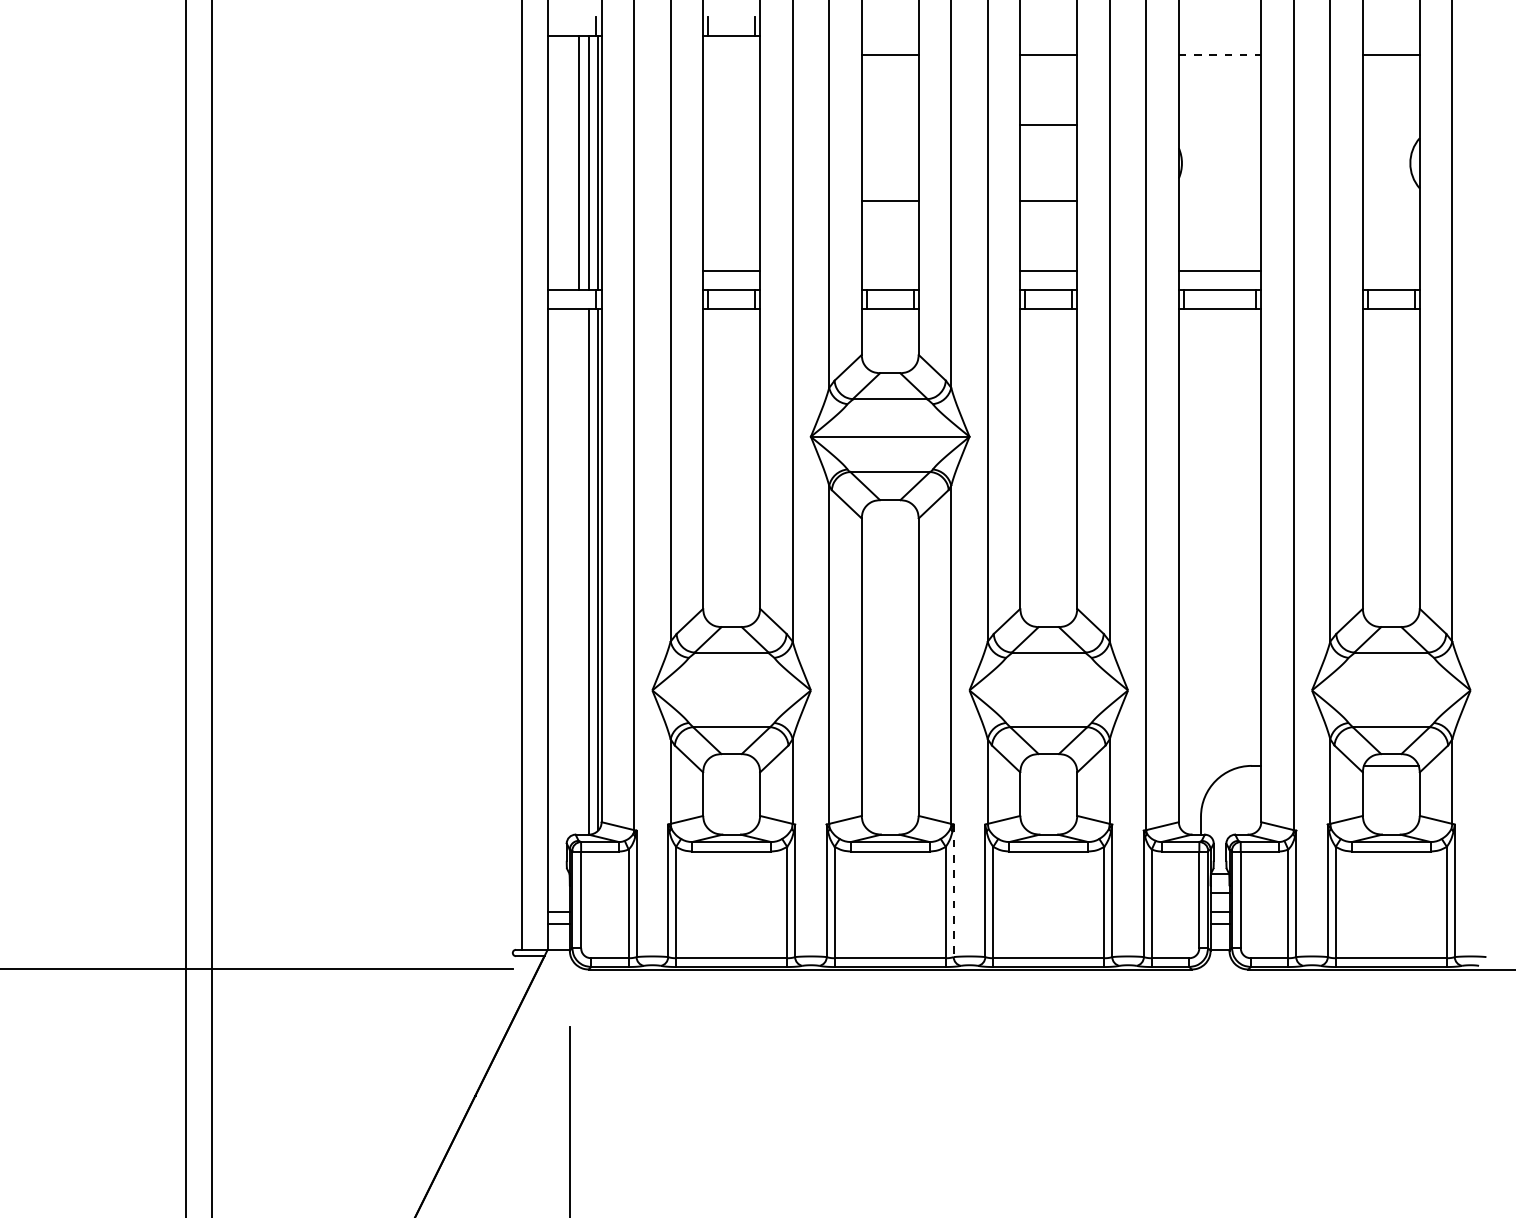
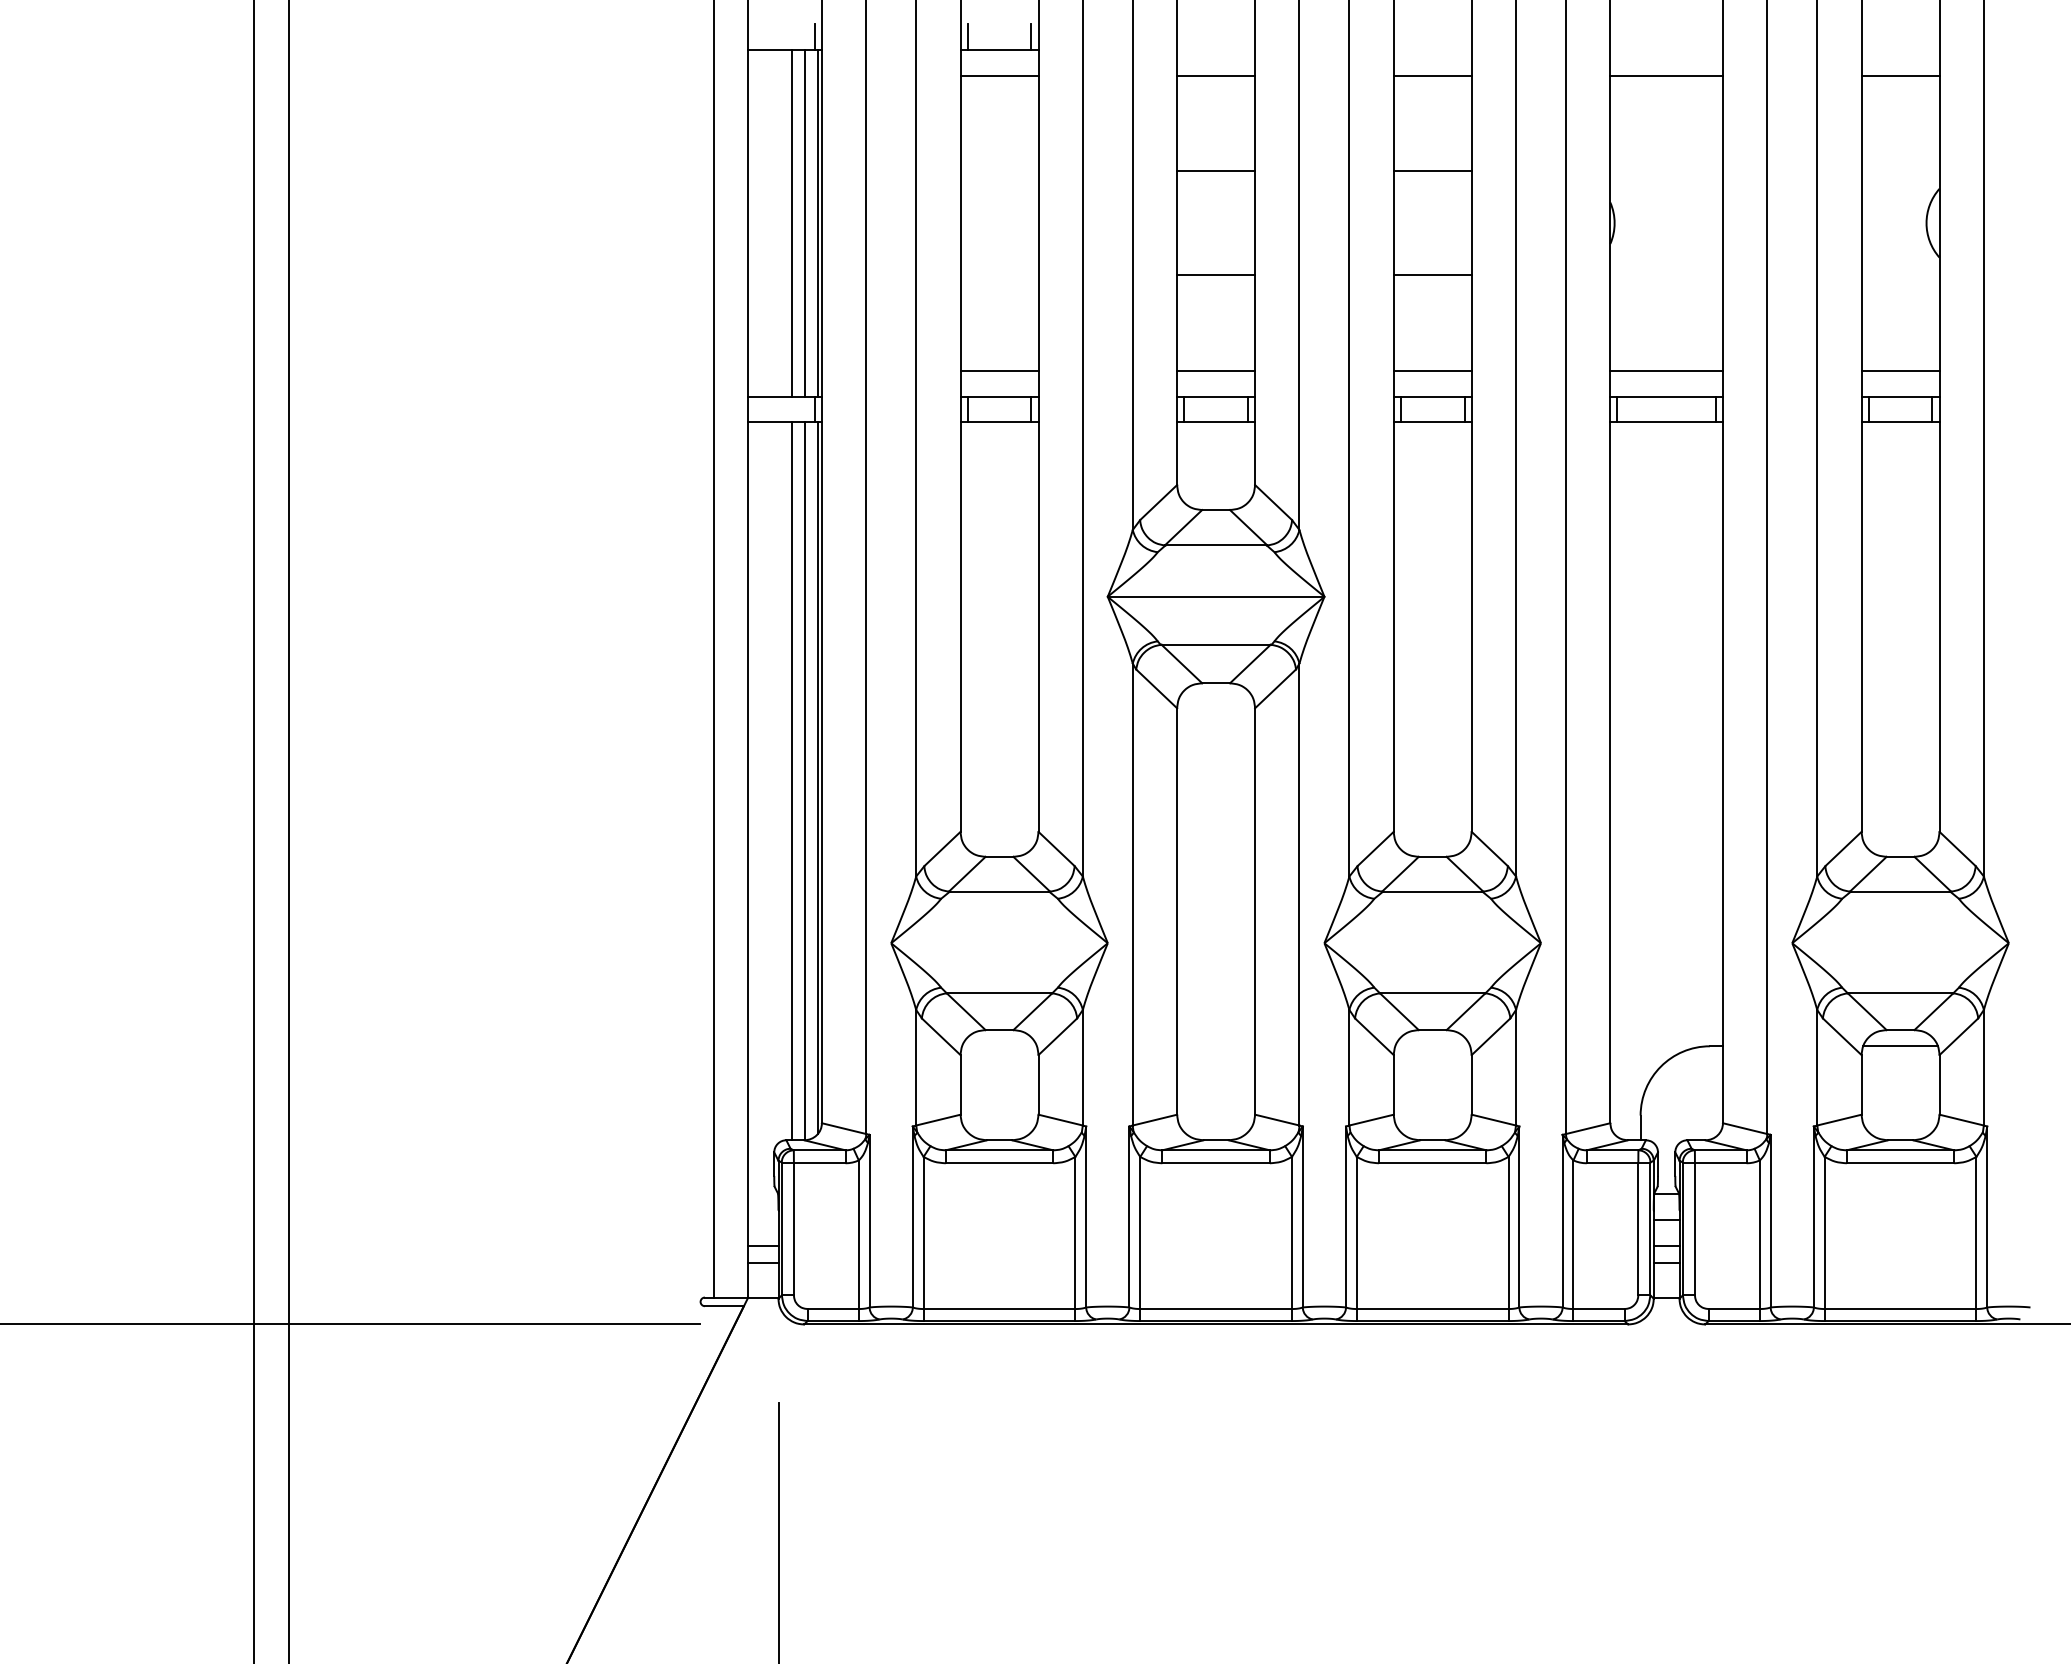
line: (731, 55) -> (999, 75), added
line: (1220, 55) -> (1667, 75), dashed -> solid
line: (890, 125) -> (1216, 171), added
line: (890, 271) -> (1216, 370), added
line: (1391, 271) -> (1900, 370), added
line: (579, 572) -> (791, 781), added
line: (953, 891) -> (1302, 1217), dashed -> solid

